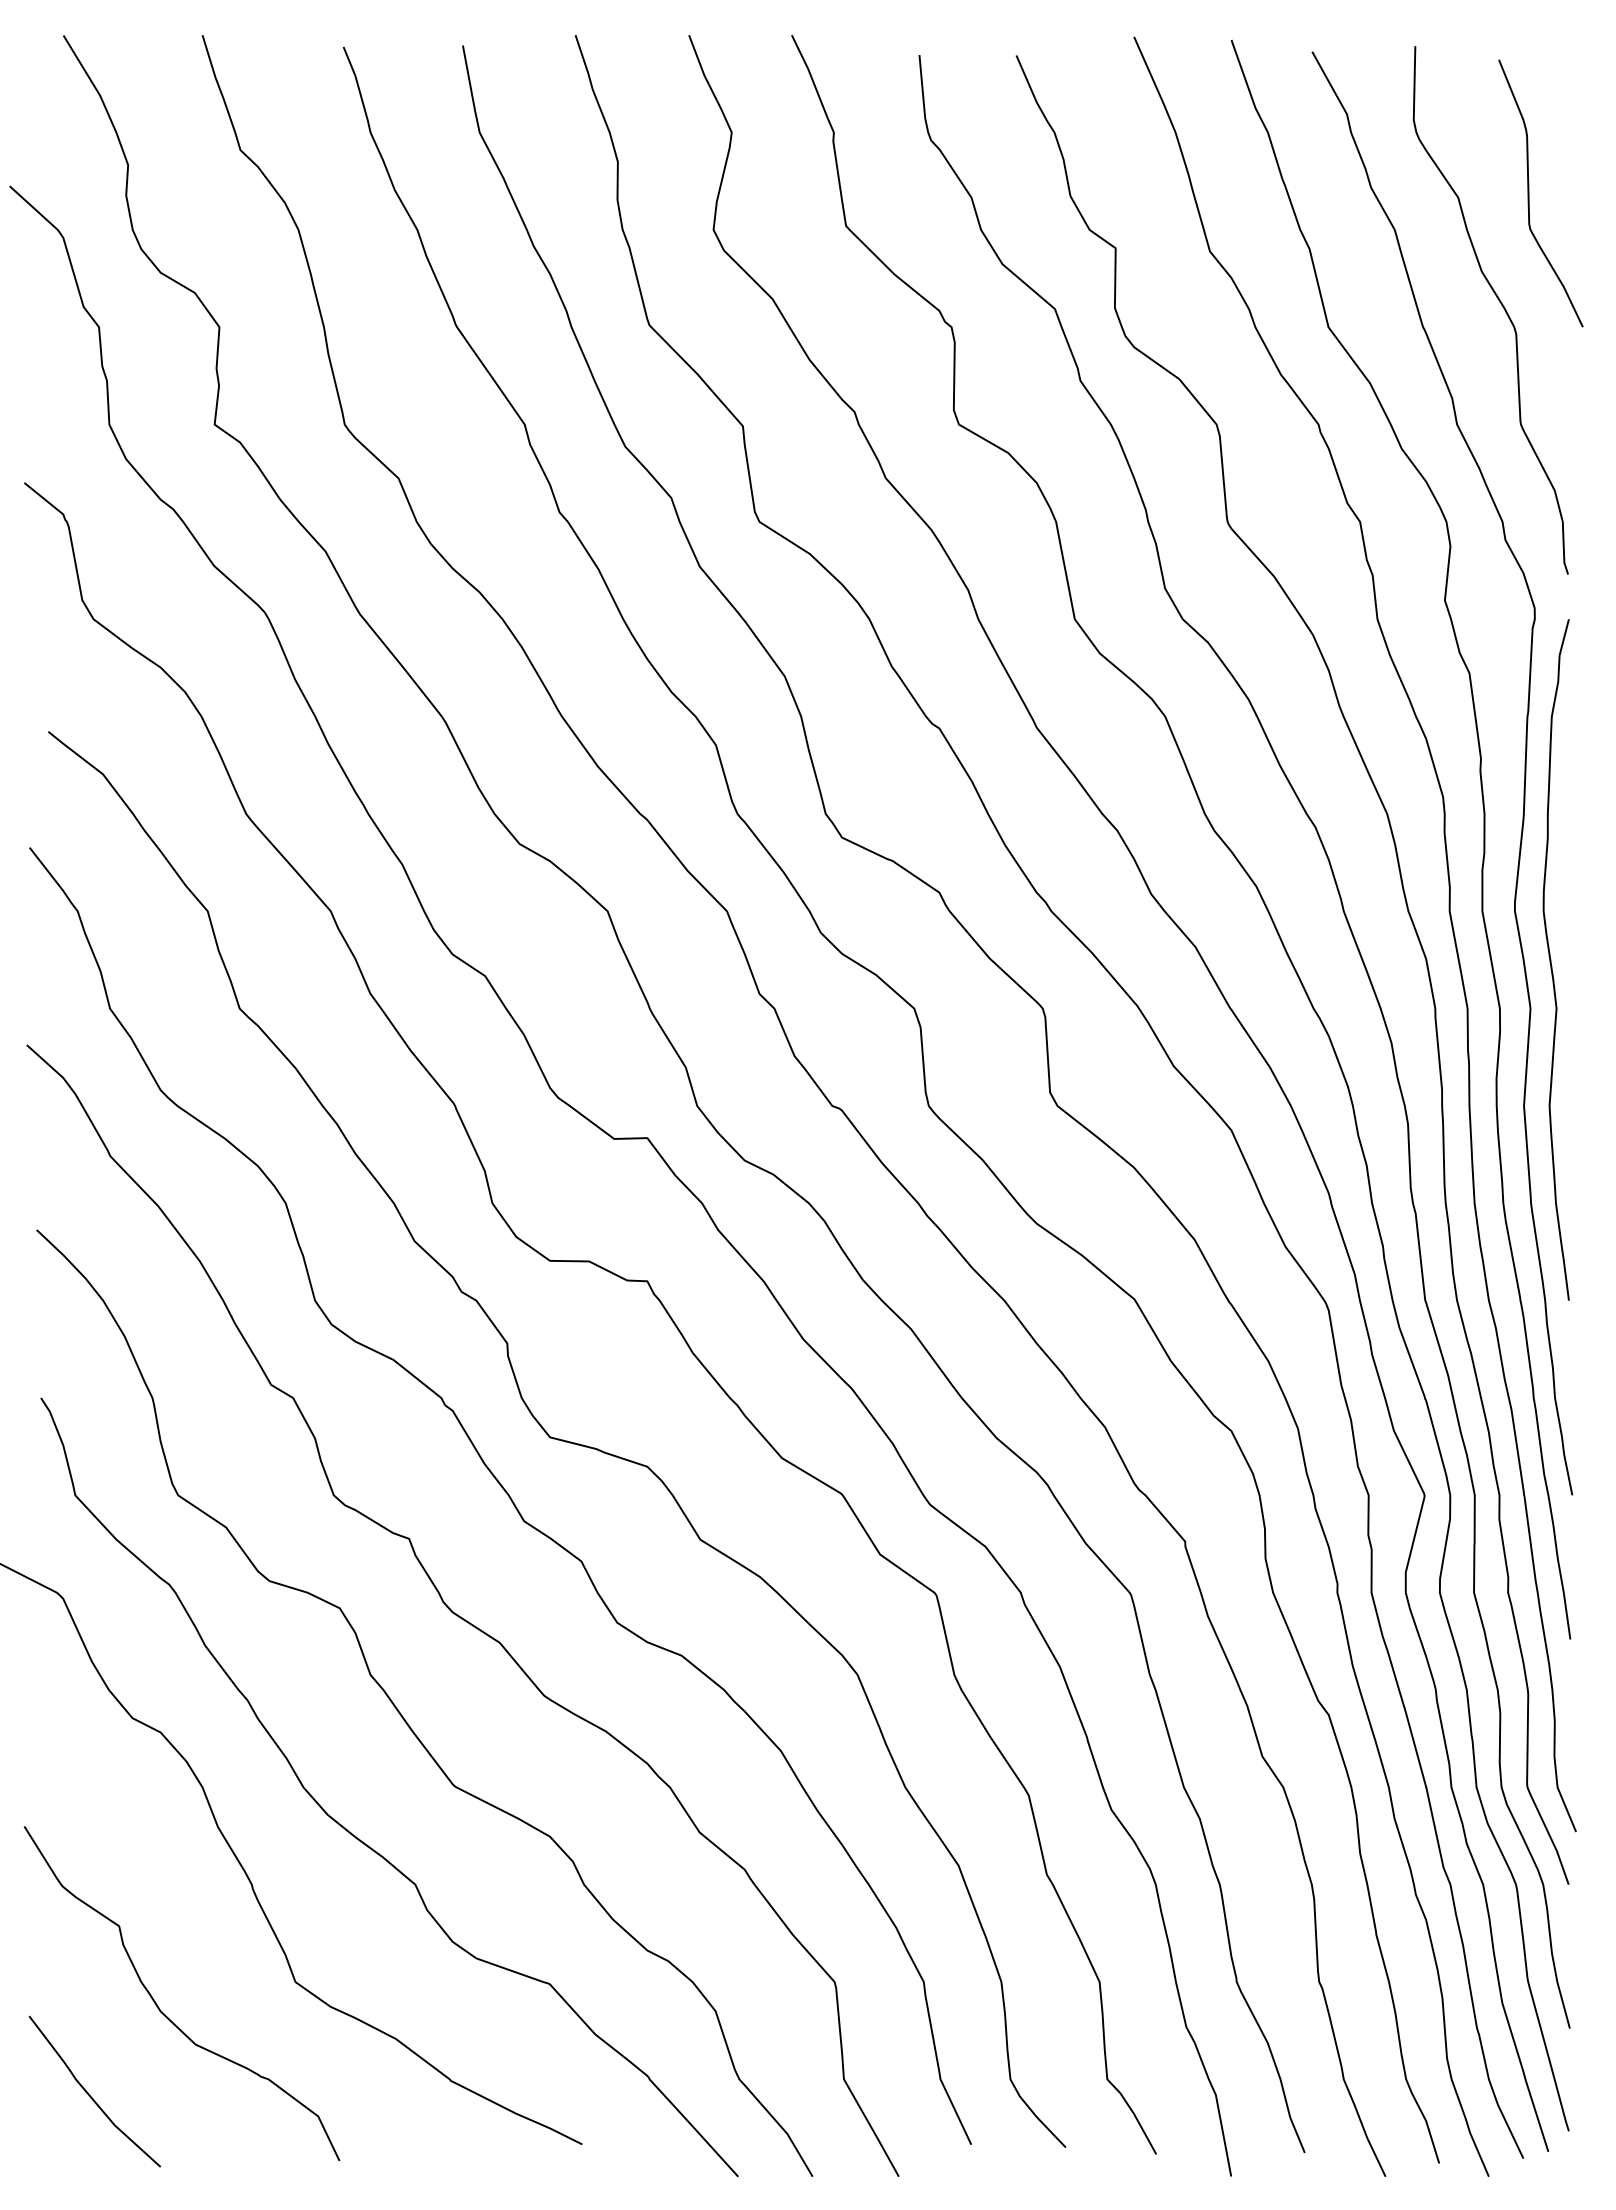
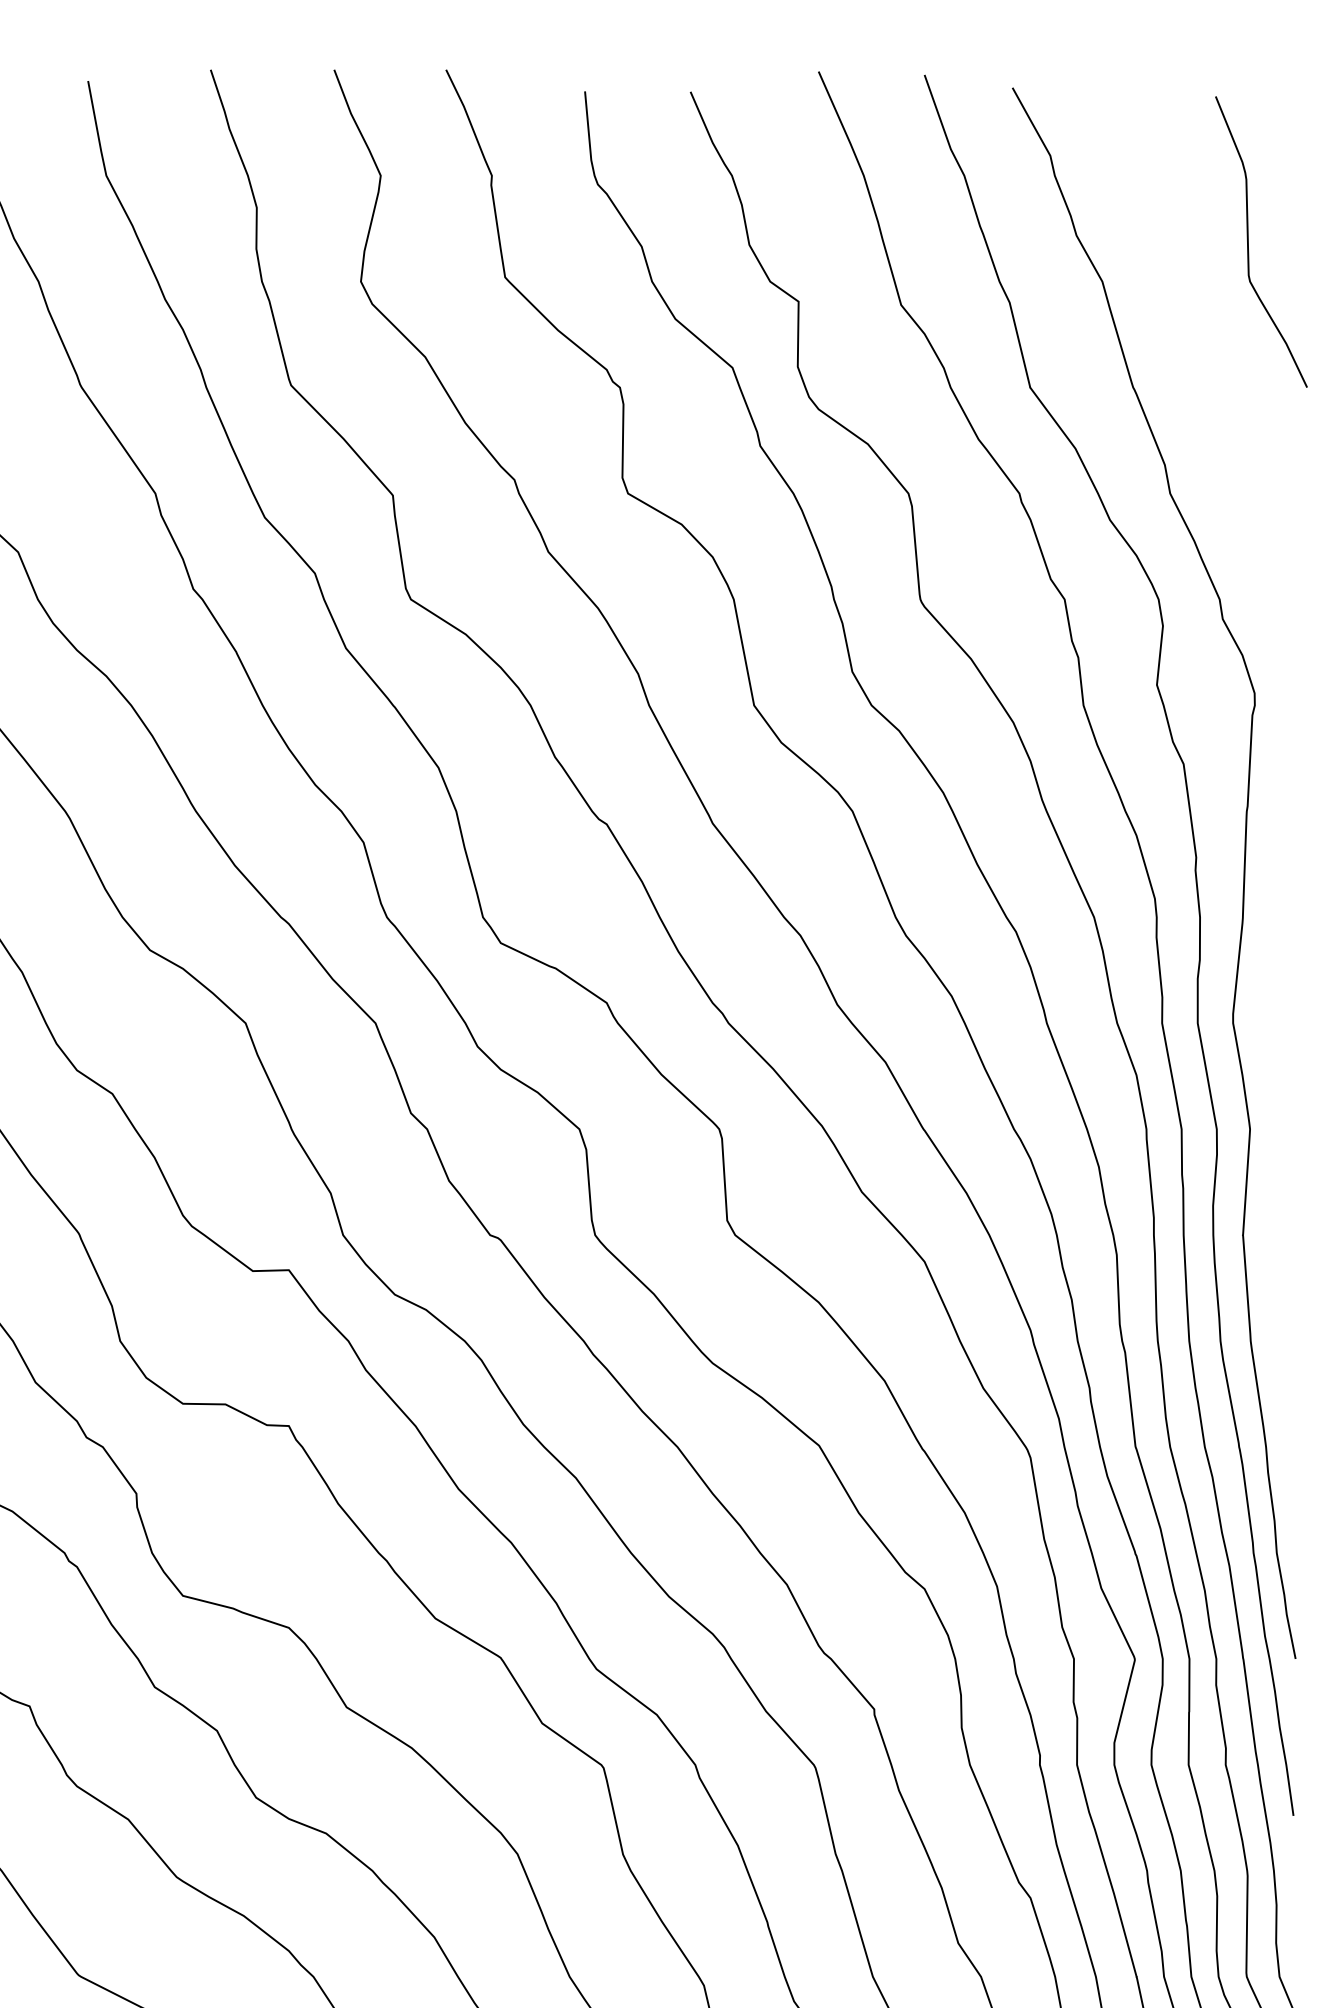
curve: (1499, 302) -> (1216, 360), removed
curve: (1551, 959) -> (1272, 1075), removed

